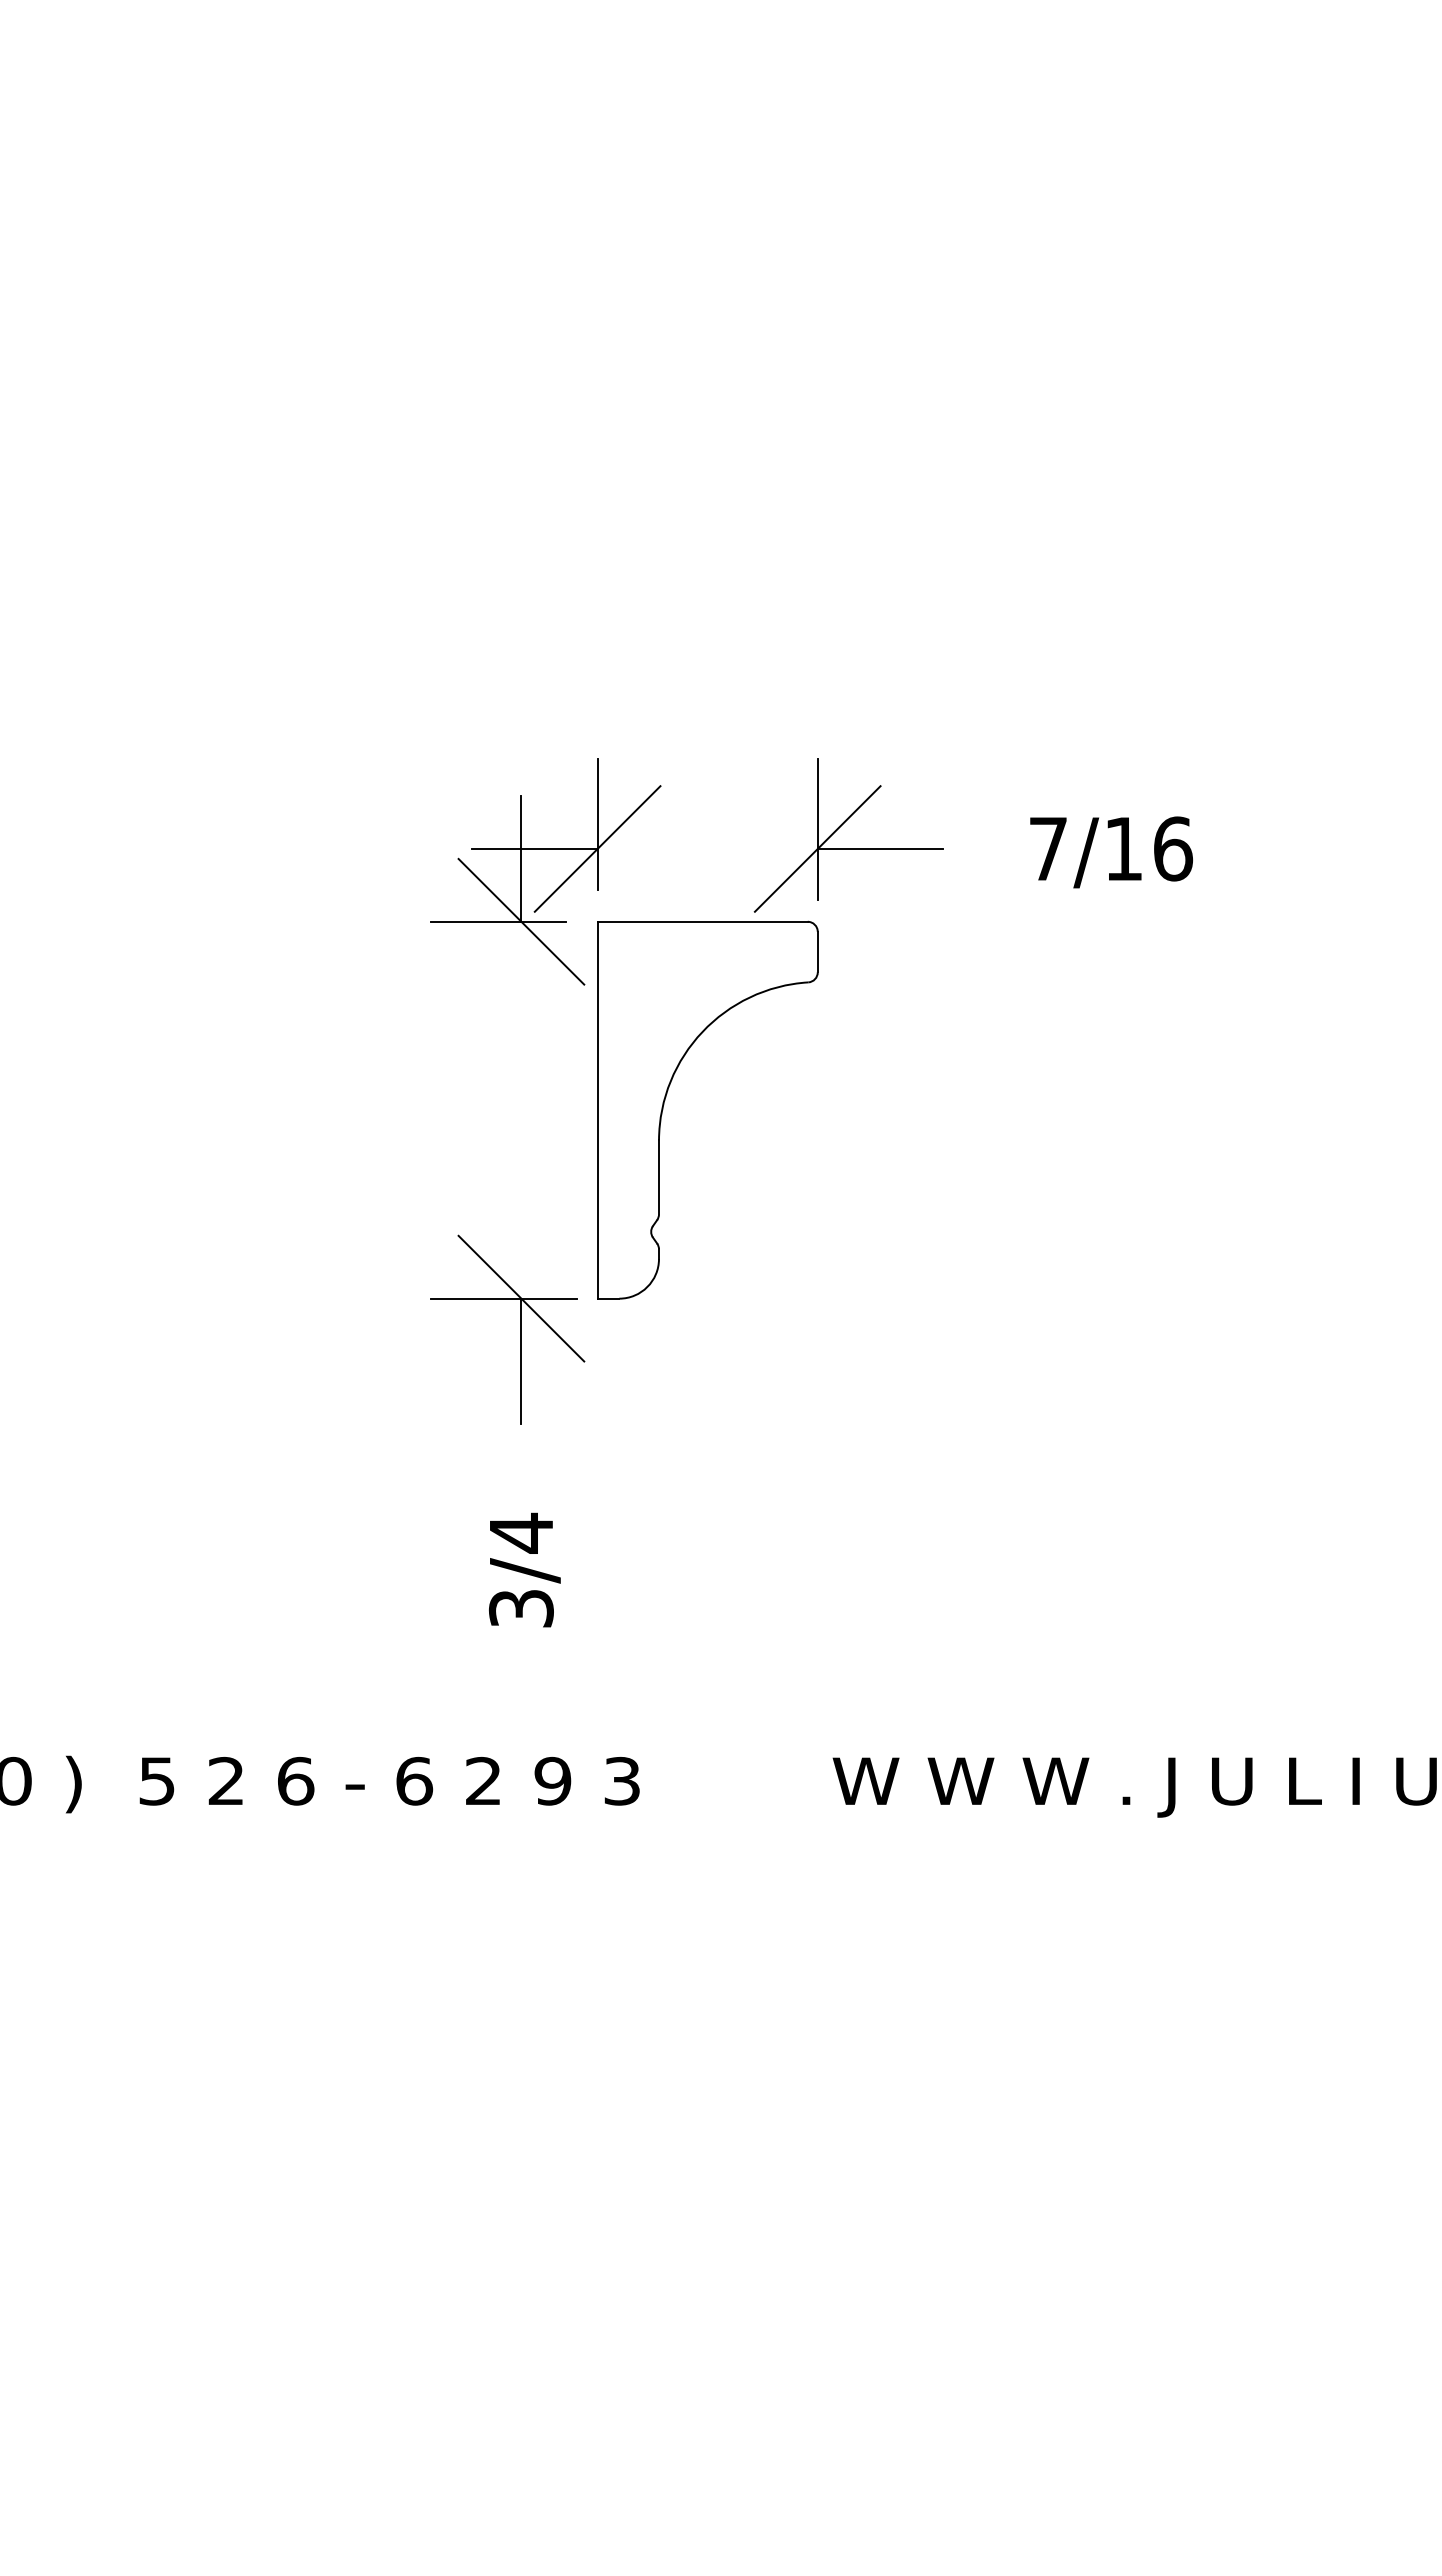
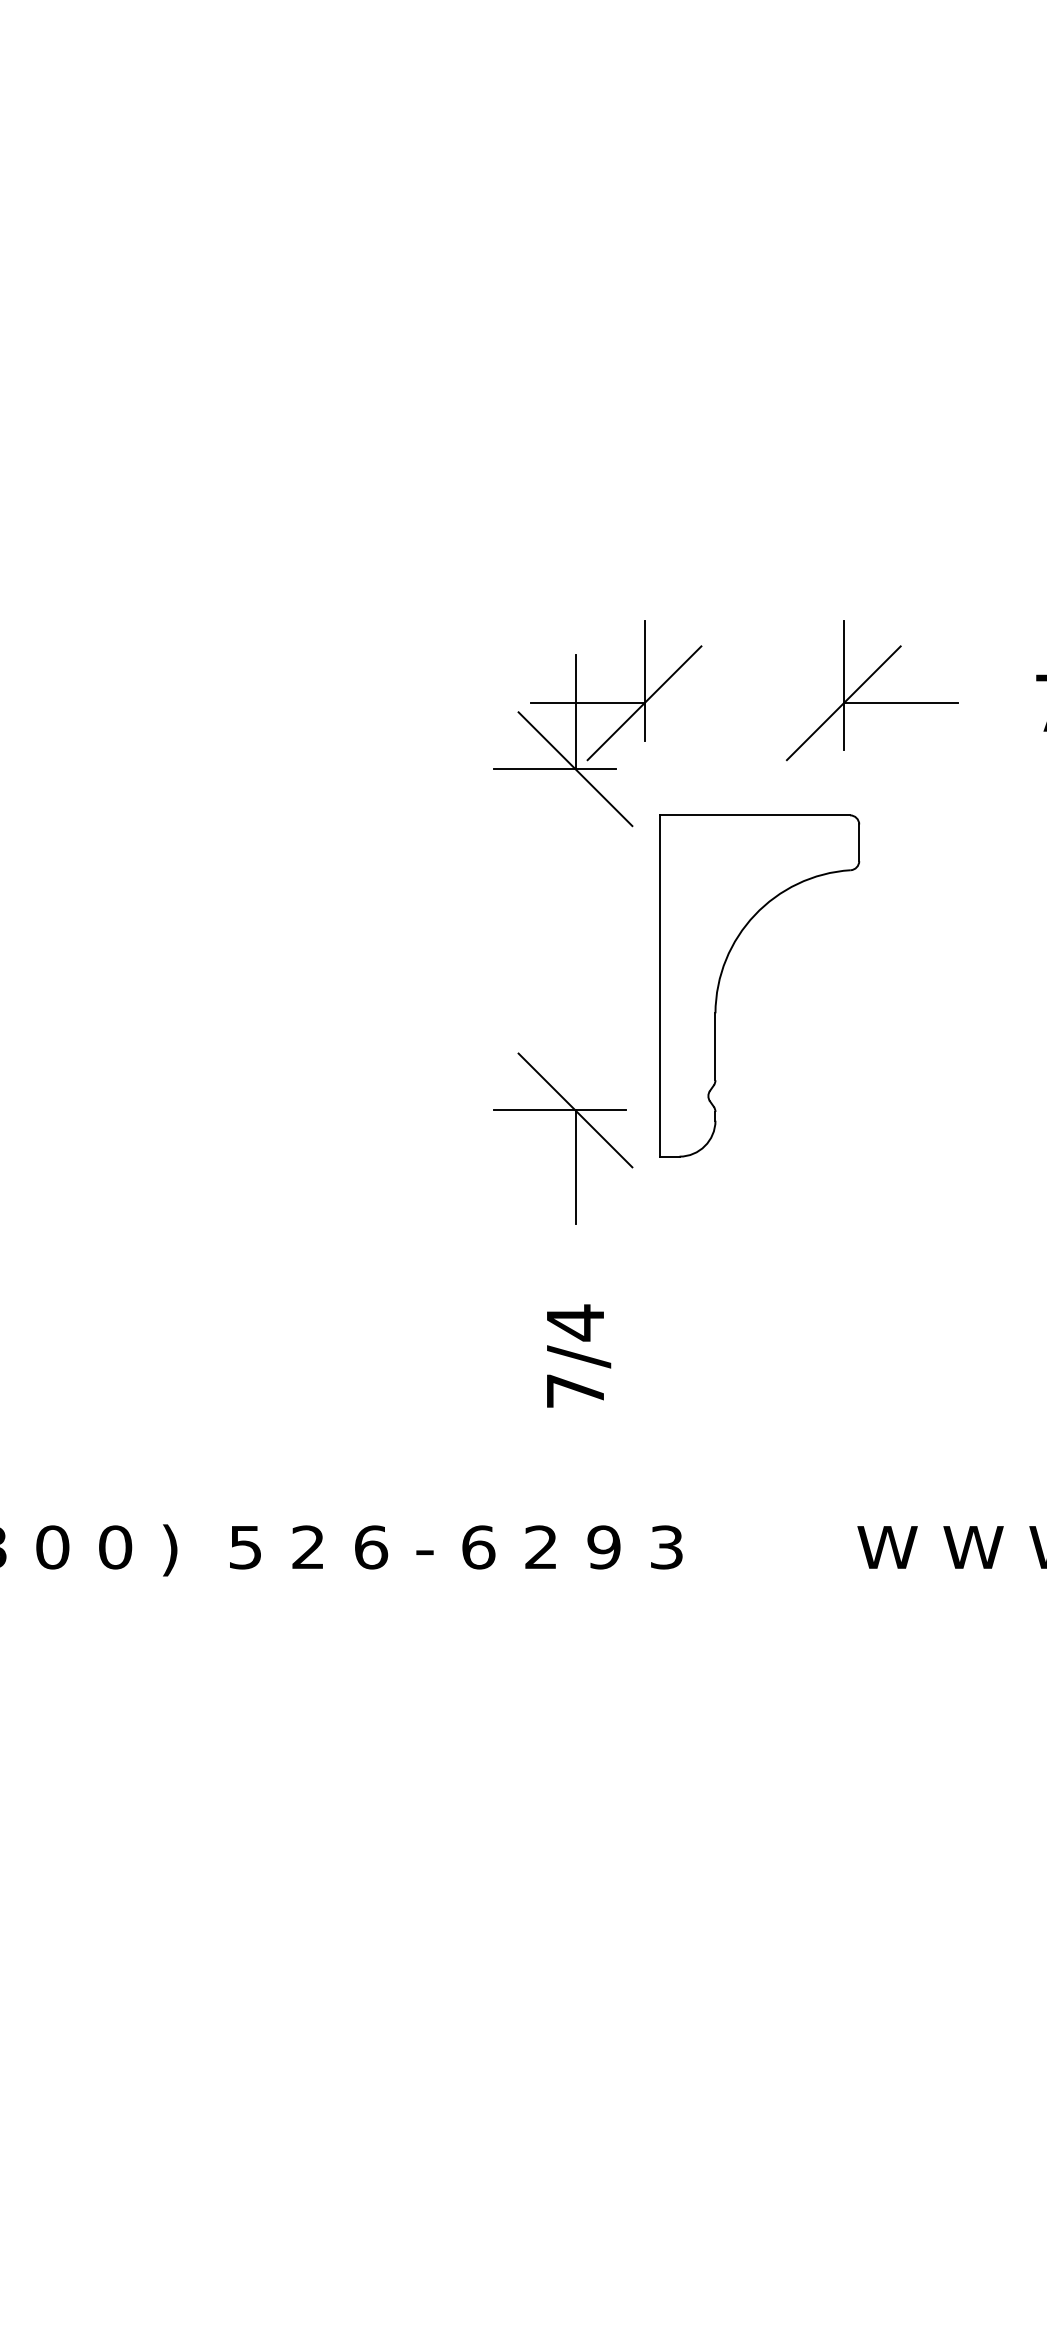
part: (667, 1094) -> (723, 971), moved
text: (520, 1608) -> (574, 1390), 3/4 -> 7/4

